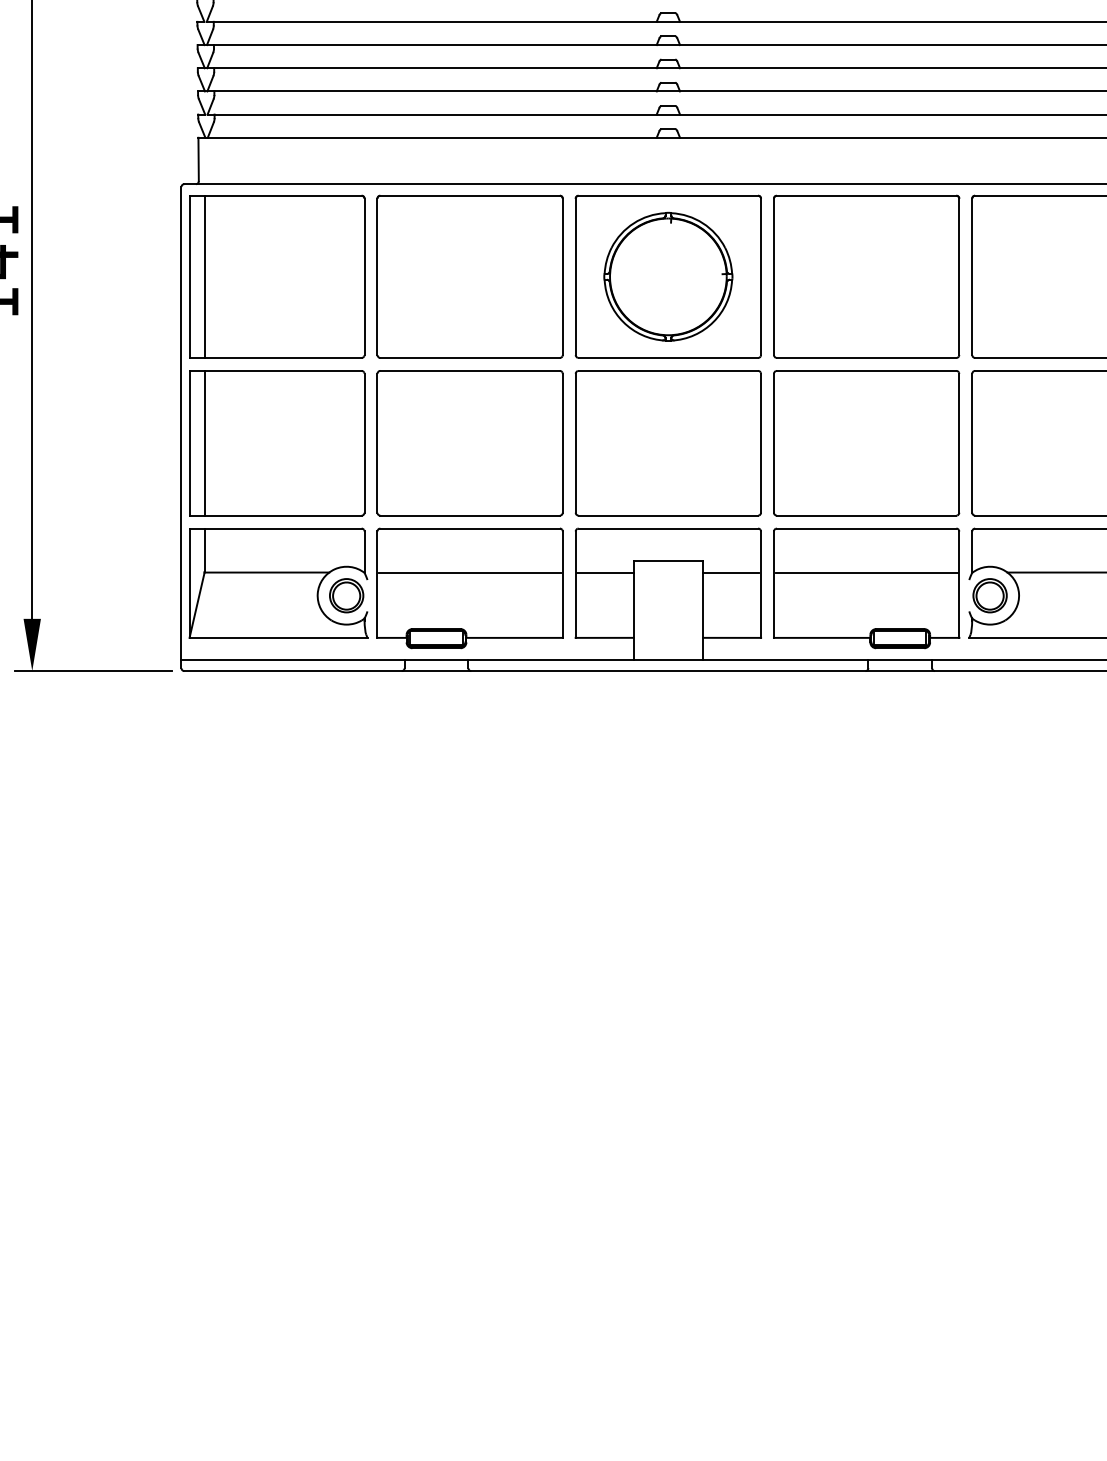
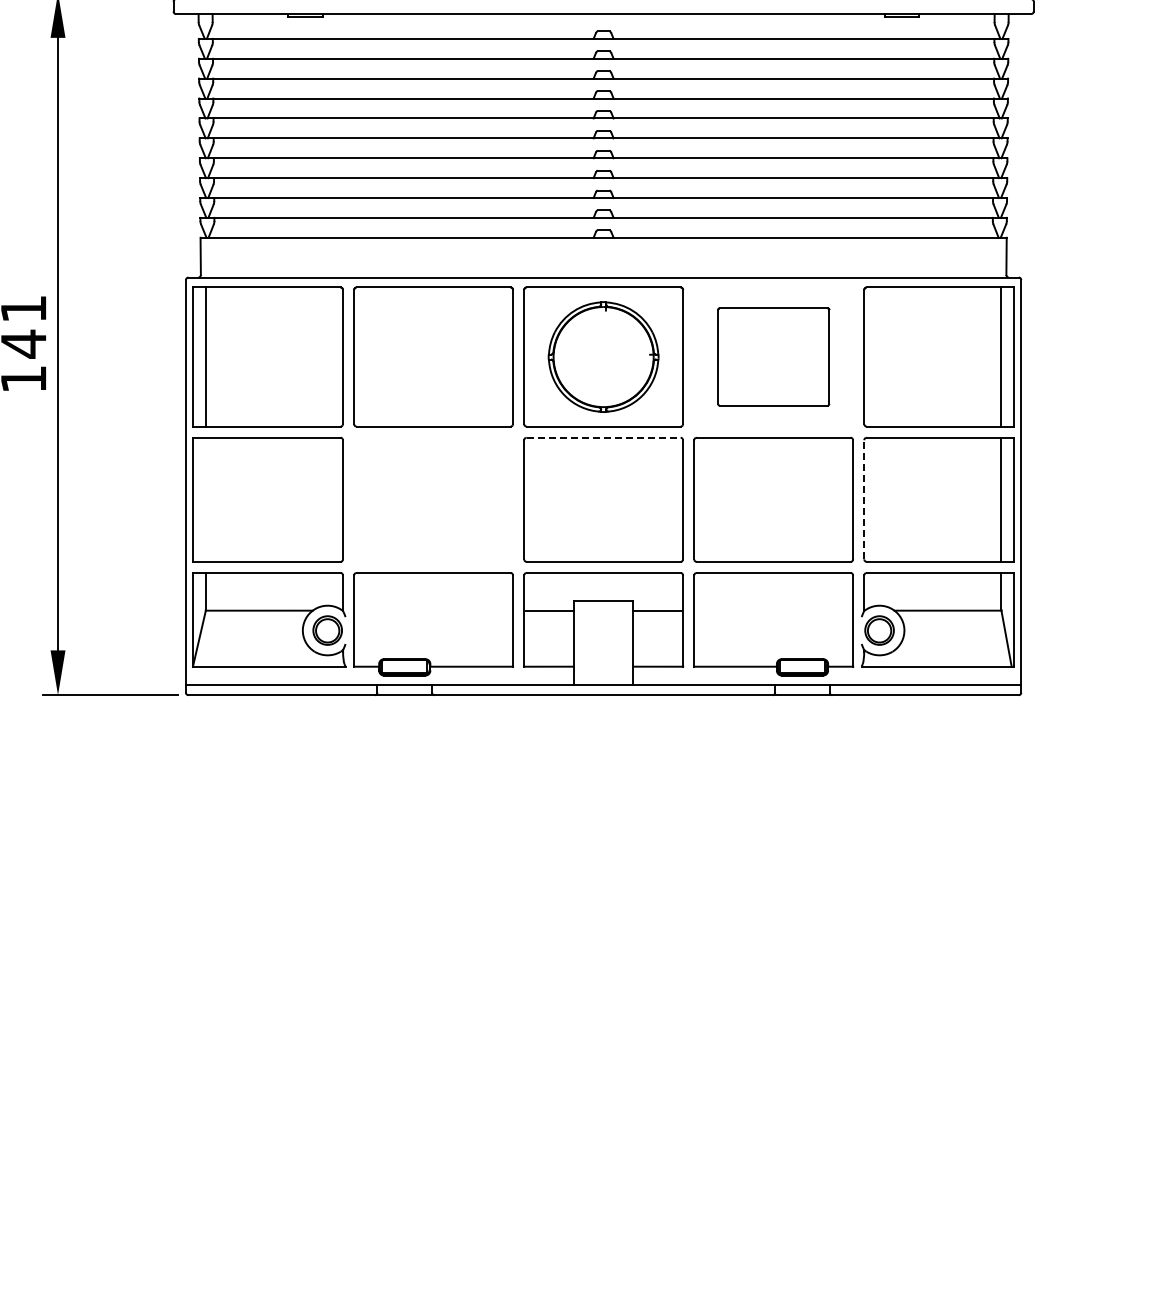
part: (866, 276) -> (773, 356), size x0.7
line: (669, 370) -> (604, 437), solid -> dashed
line: (204, 442) -> (205, 499), removed
part: (470, 442) -> (433, 499), removed
line: (972, 442) -> (864, 499), solid -> dashed
line: (470, 572) -> (433, 610), removed
line: (866, 572) -> (773, 610), removed

